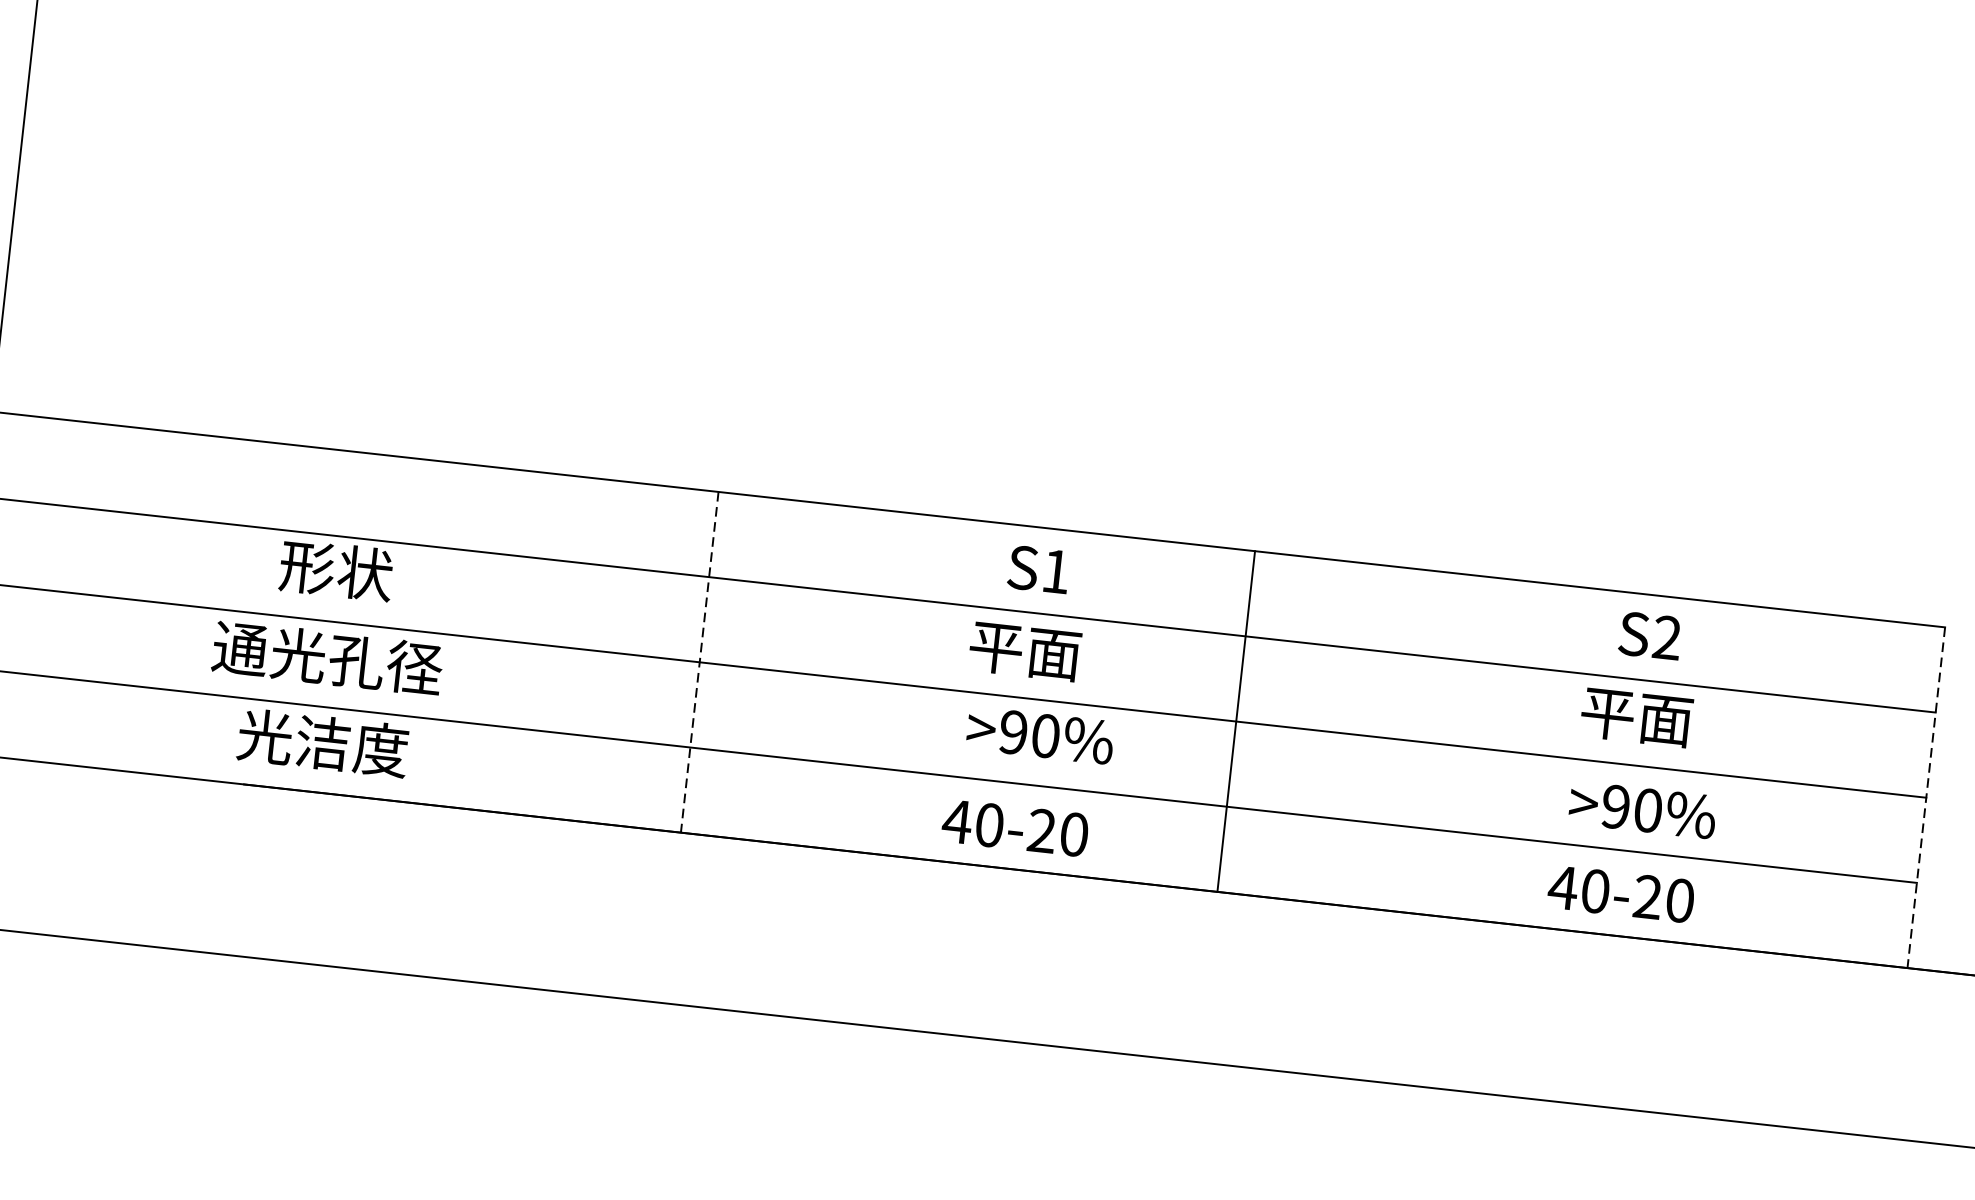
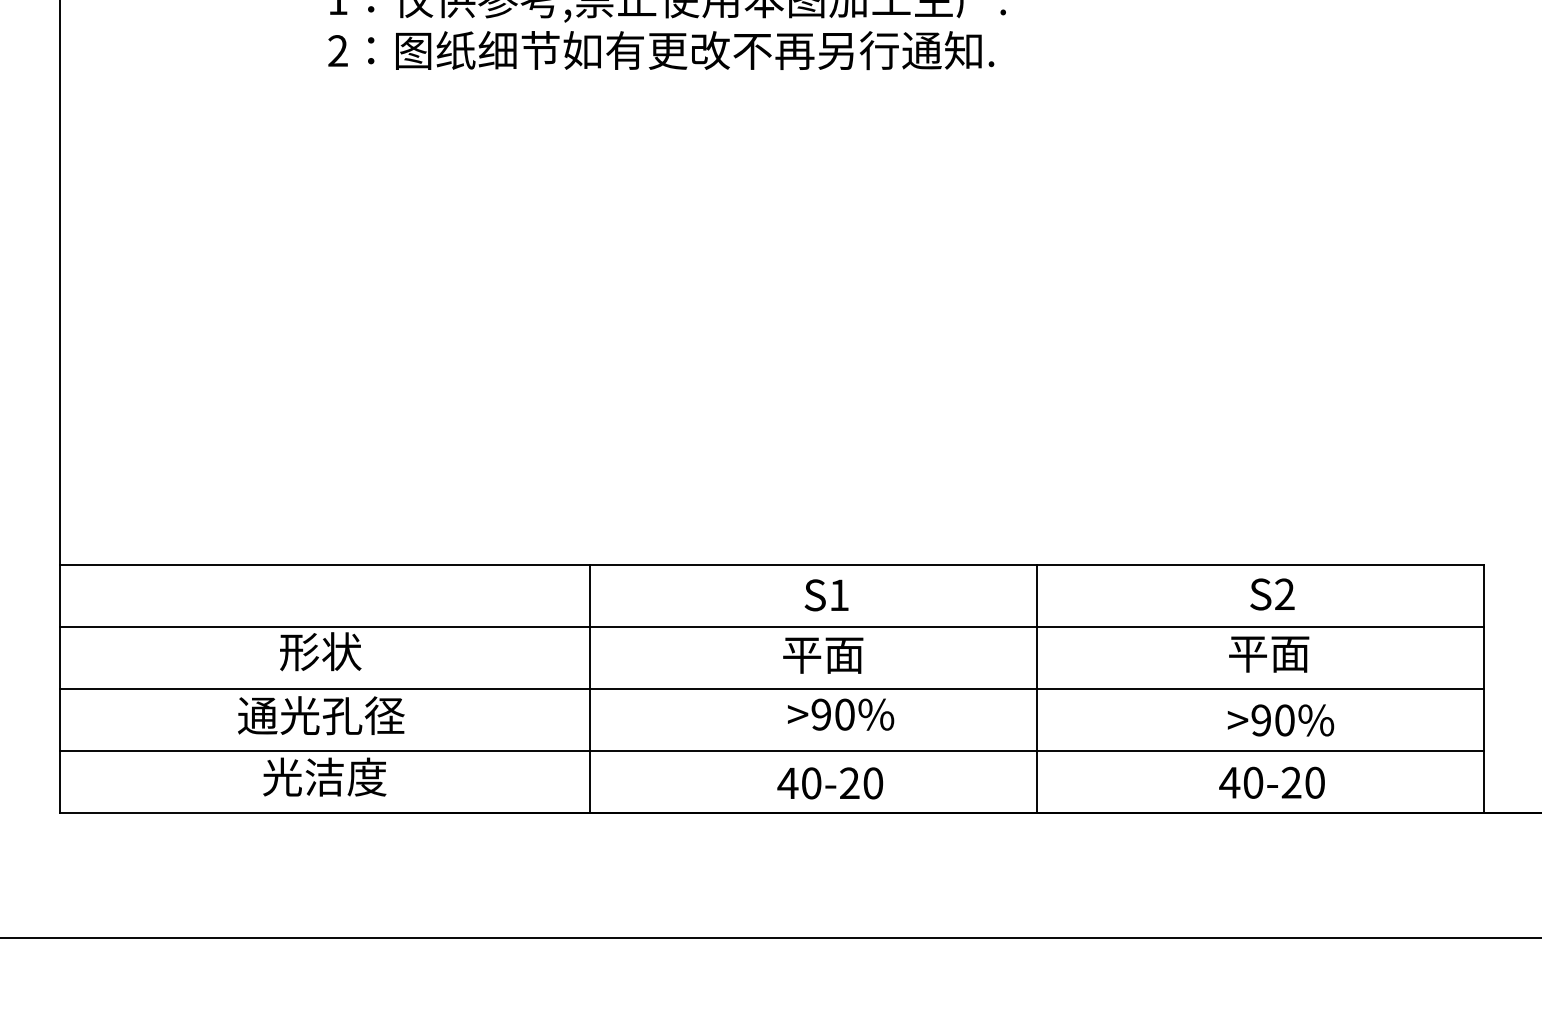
line: (699, 662) -> (589, 689), dashed -> solid
line: (1235, 720) -> (1036, 688), moved
line: (1926, 798) -> (1484, 689), dashed -> solid

